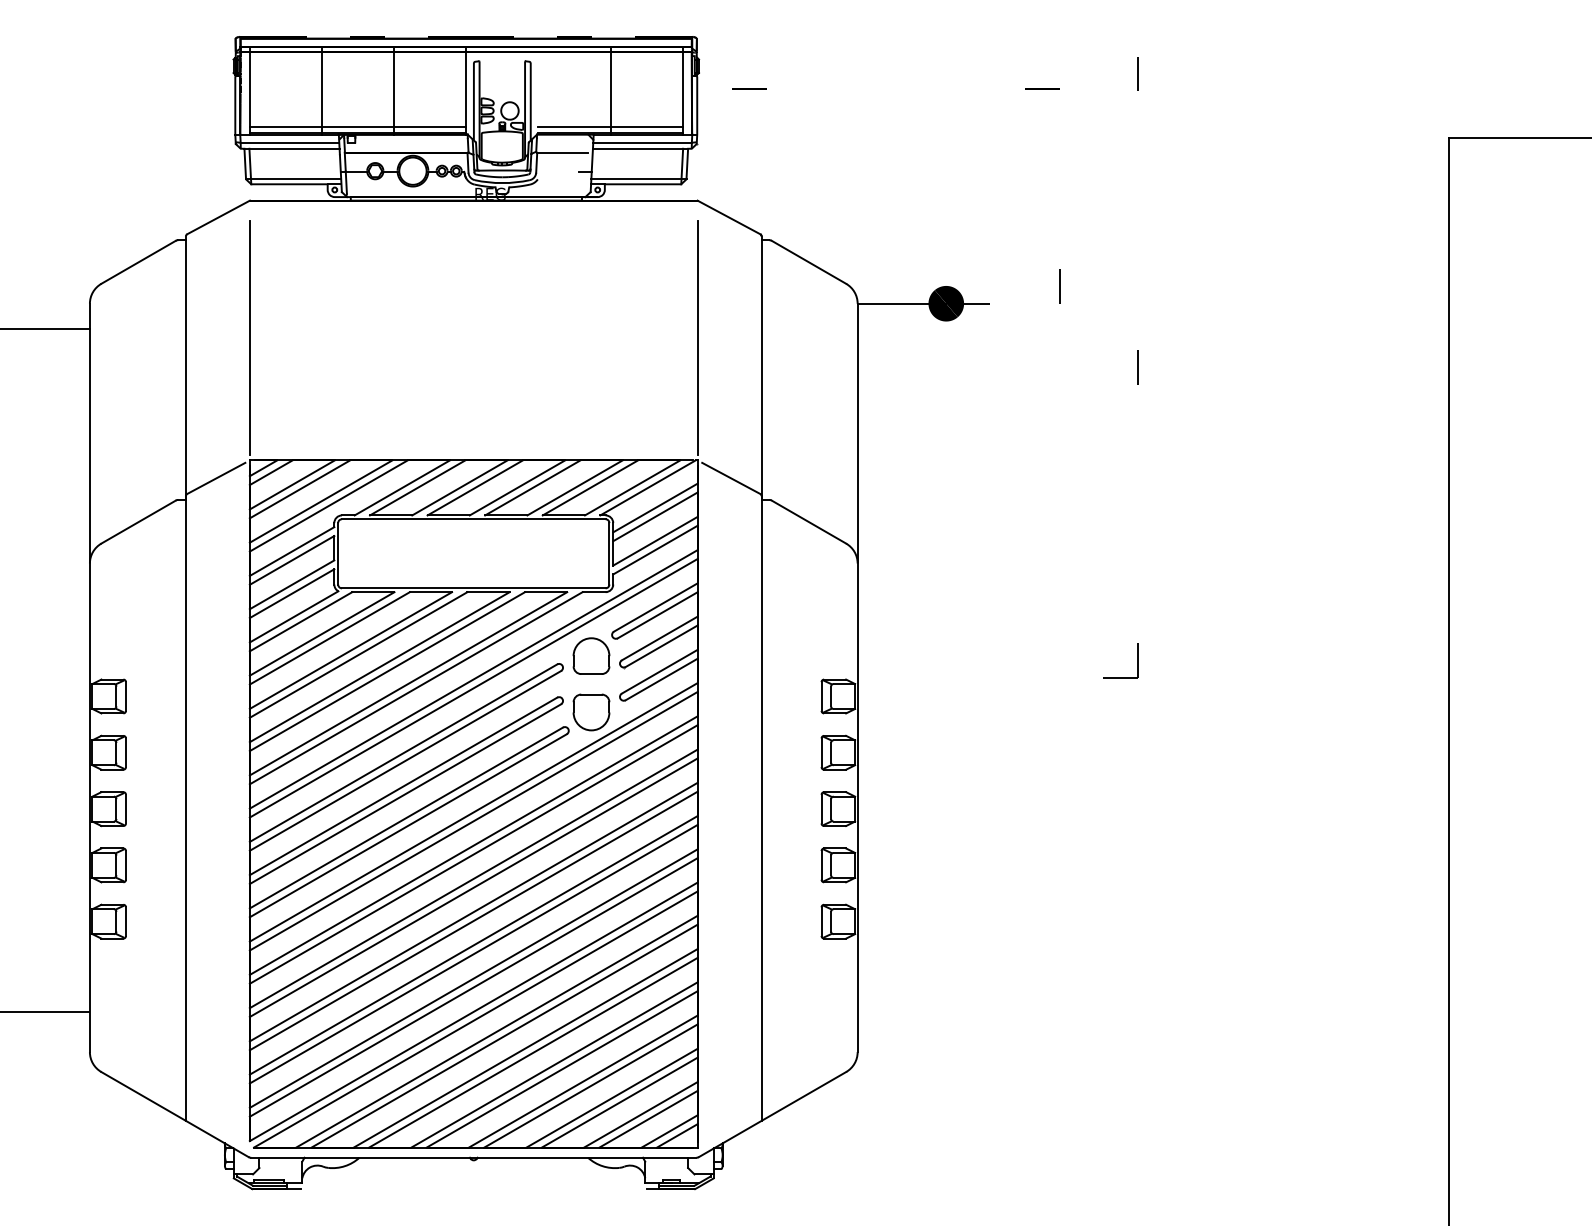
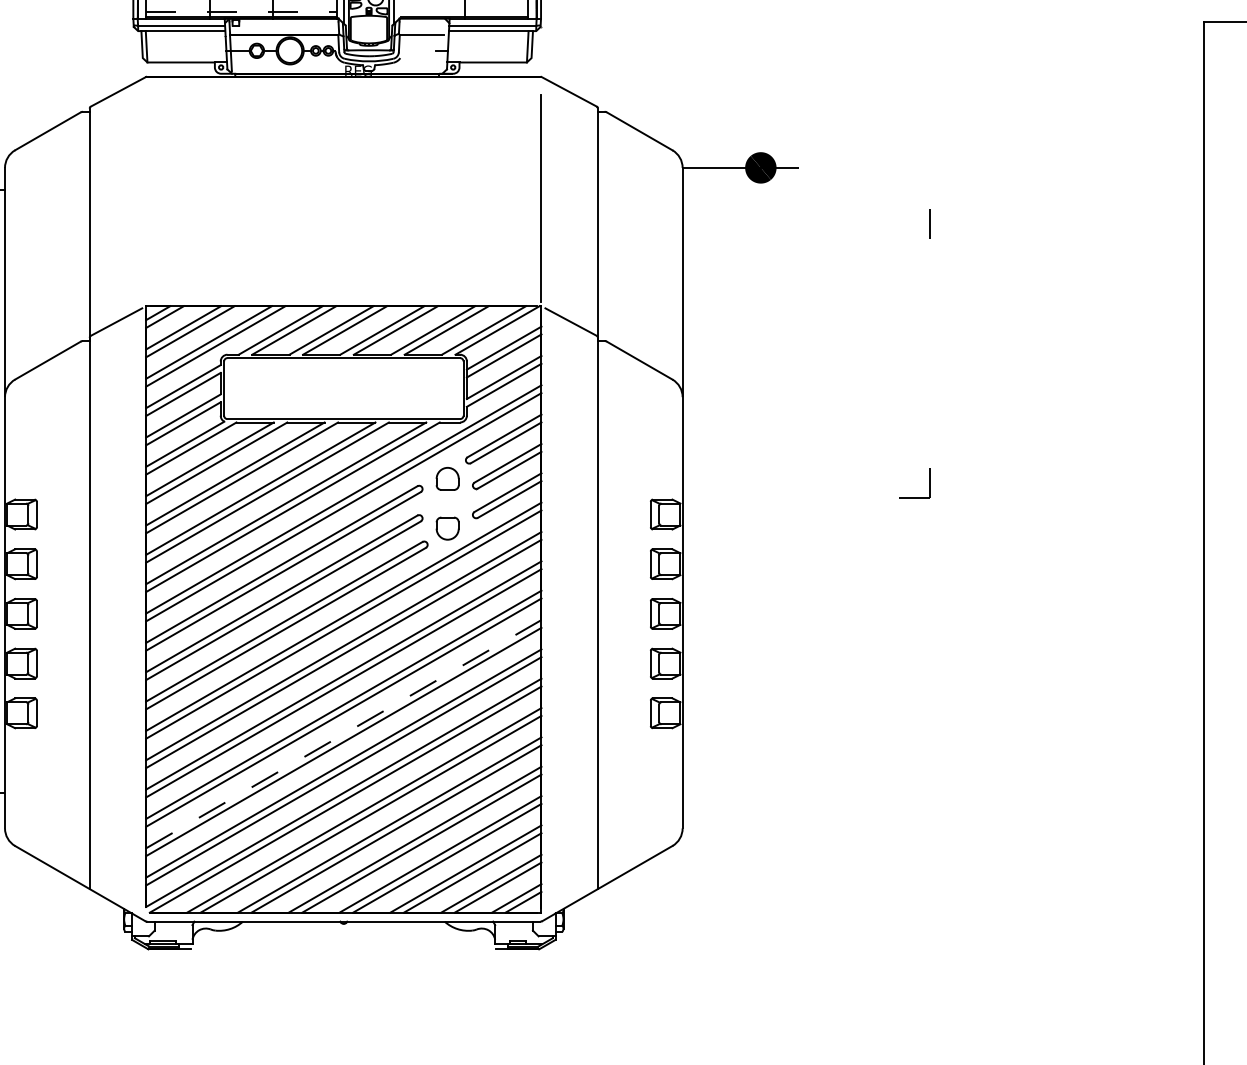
line: (358, 126) -> (242, 11), solid -> dashed
line: (610, 126) -> (464, 11), removed
line: (293, 179) -> (184, 58), removed
line: (638, 179) -> (489, 58), removed
line: (1059, 286) -> (860, 152), removed
line: (250, 338) -> (146, 198), removed
part: (591, 655) -> (447, 478), size x0.7
part: (591, 712) -> (447, 528), size x0.7
line: (473, 945) -> (343, 734), solid -> dashed

